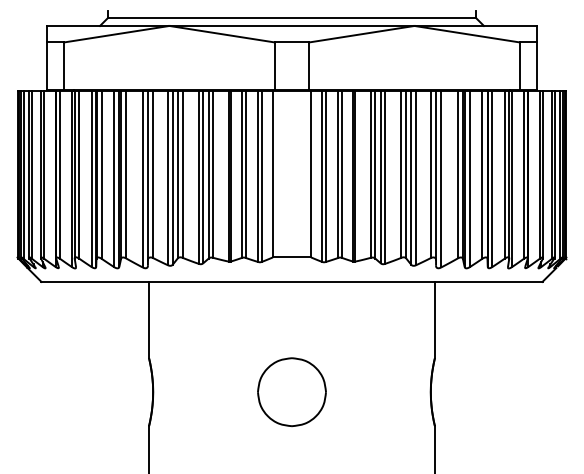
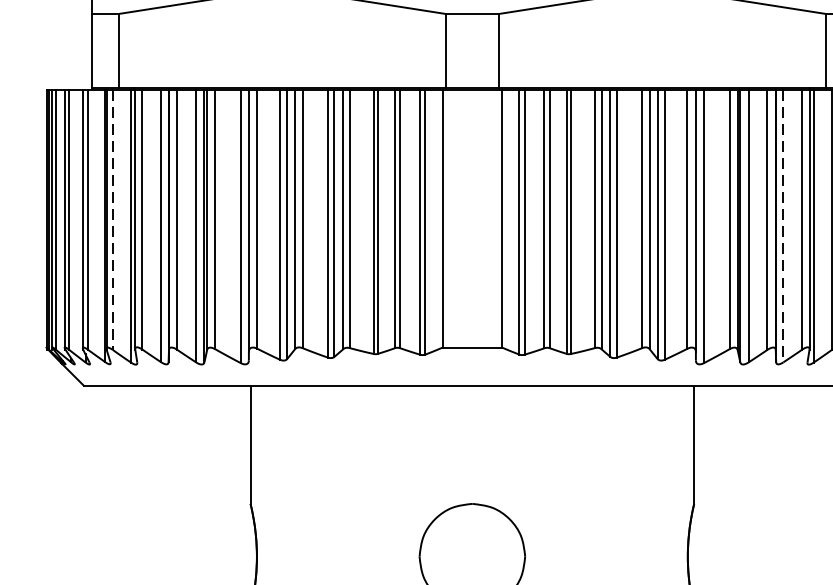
line: (60, 175) -> (113, 220), solid -> dashed
line: (492, 179) -> (783, 226), solid -> dashed

